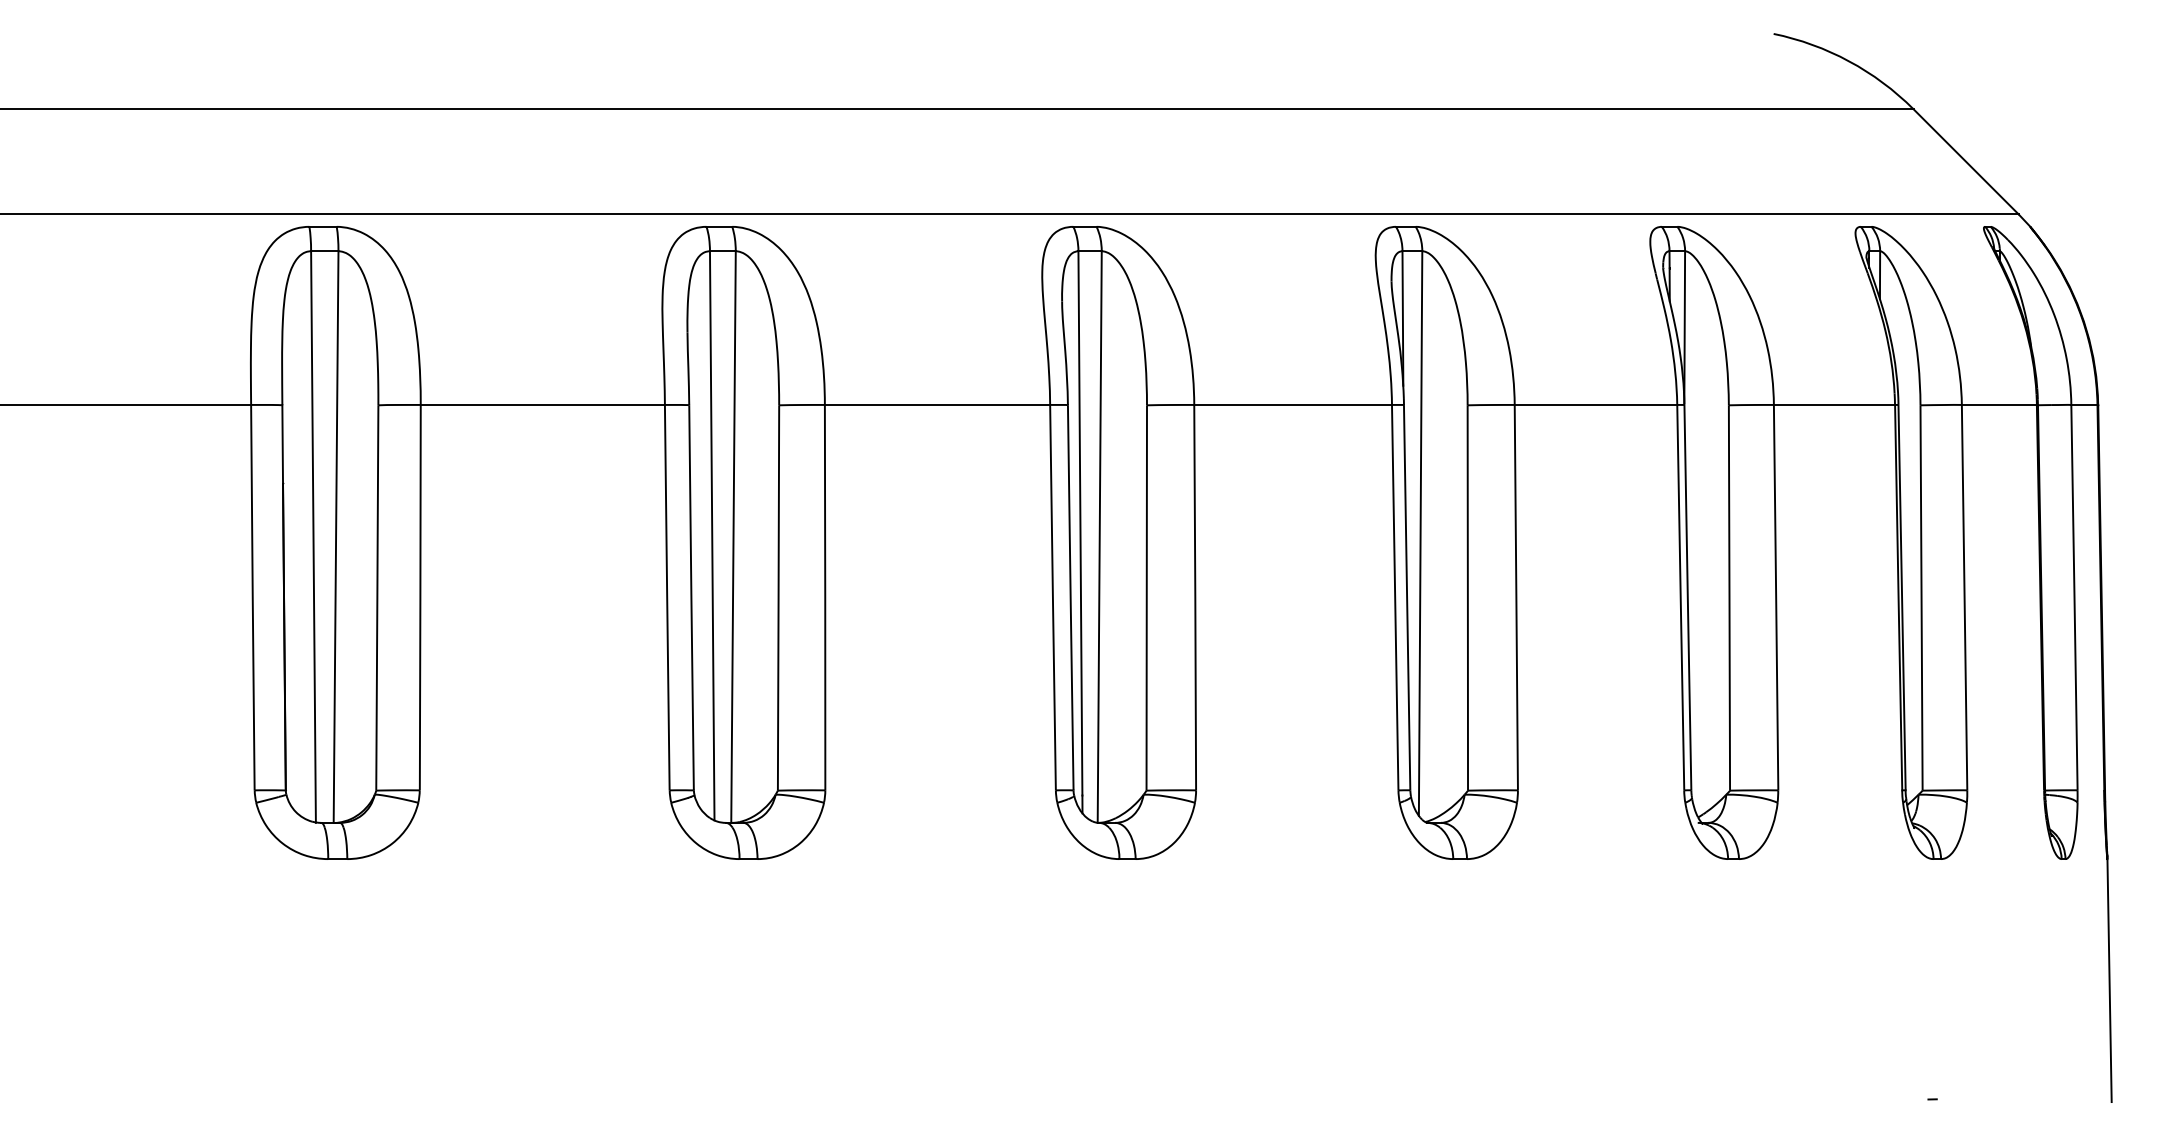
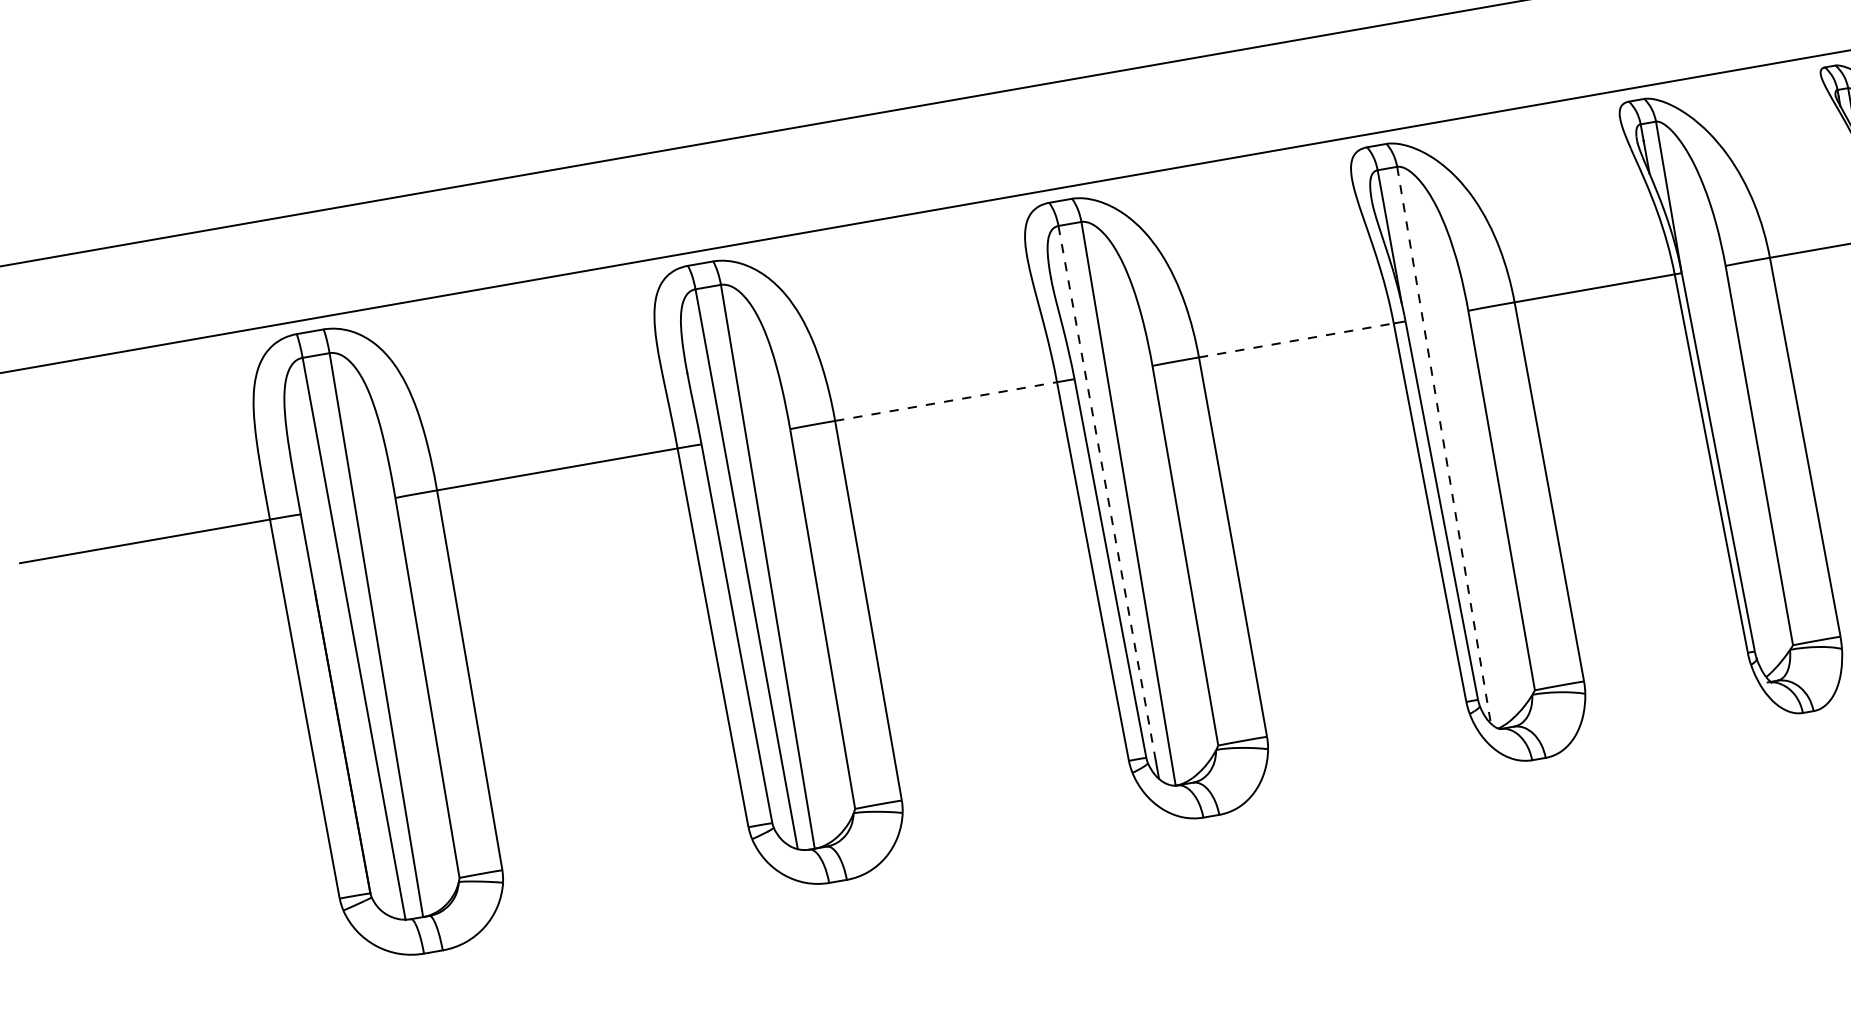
line: (937, 404) -> (945, 401), solid -> dashed
line: (1293, 404) -> (1296, 339), solid -> dashed
line: (1080, 523) -> (1107, 493), solid -> dashed
line: (1420, 534) -> (1444, 446), solid -> dashed

